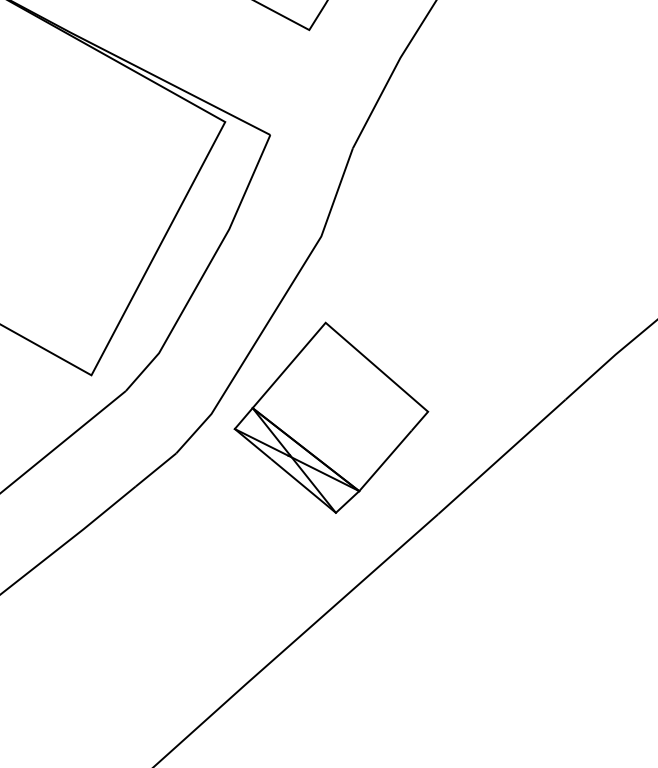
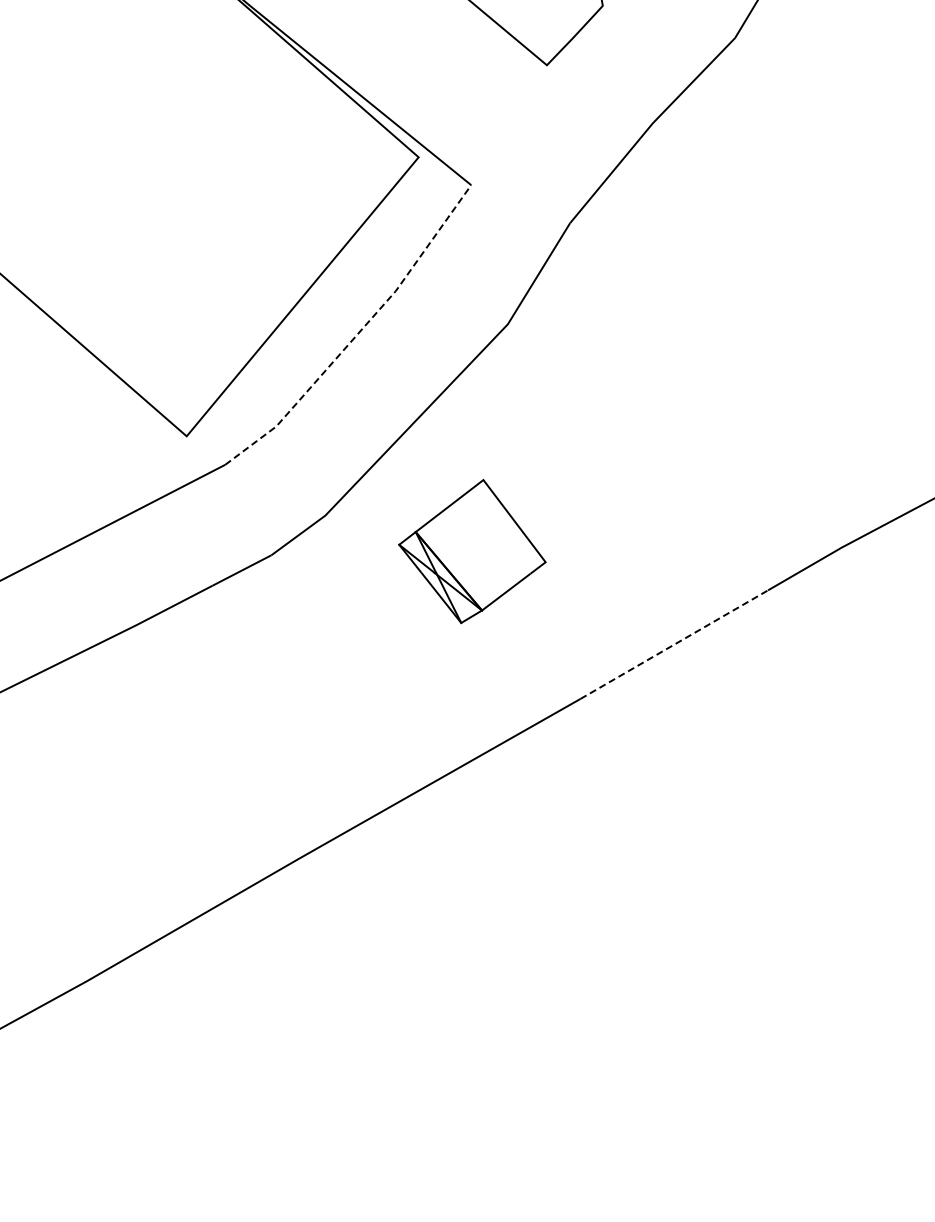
line: (207, 267) -> (358, 333), solid -> dashed
part: (330, 417) -> (472, 551), size x0.6
line: (502, 456) -> (674, 644), solid -> dashed

